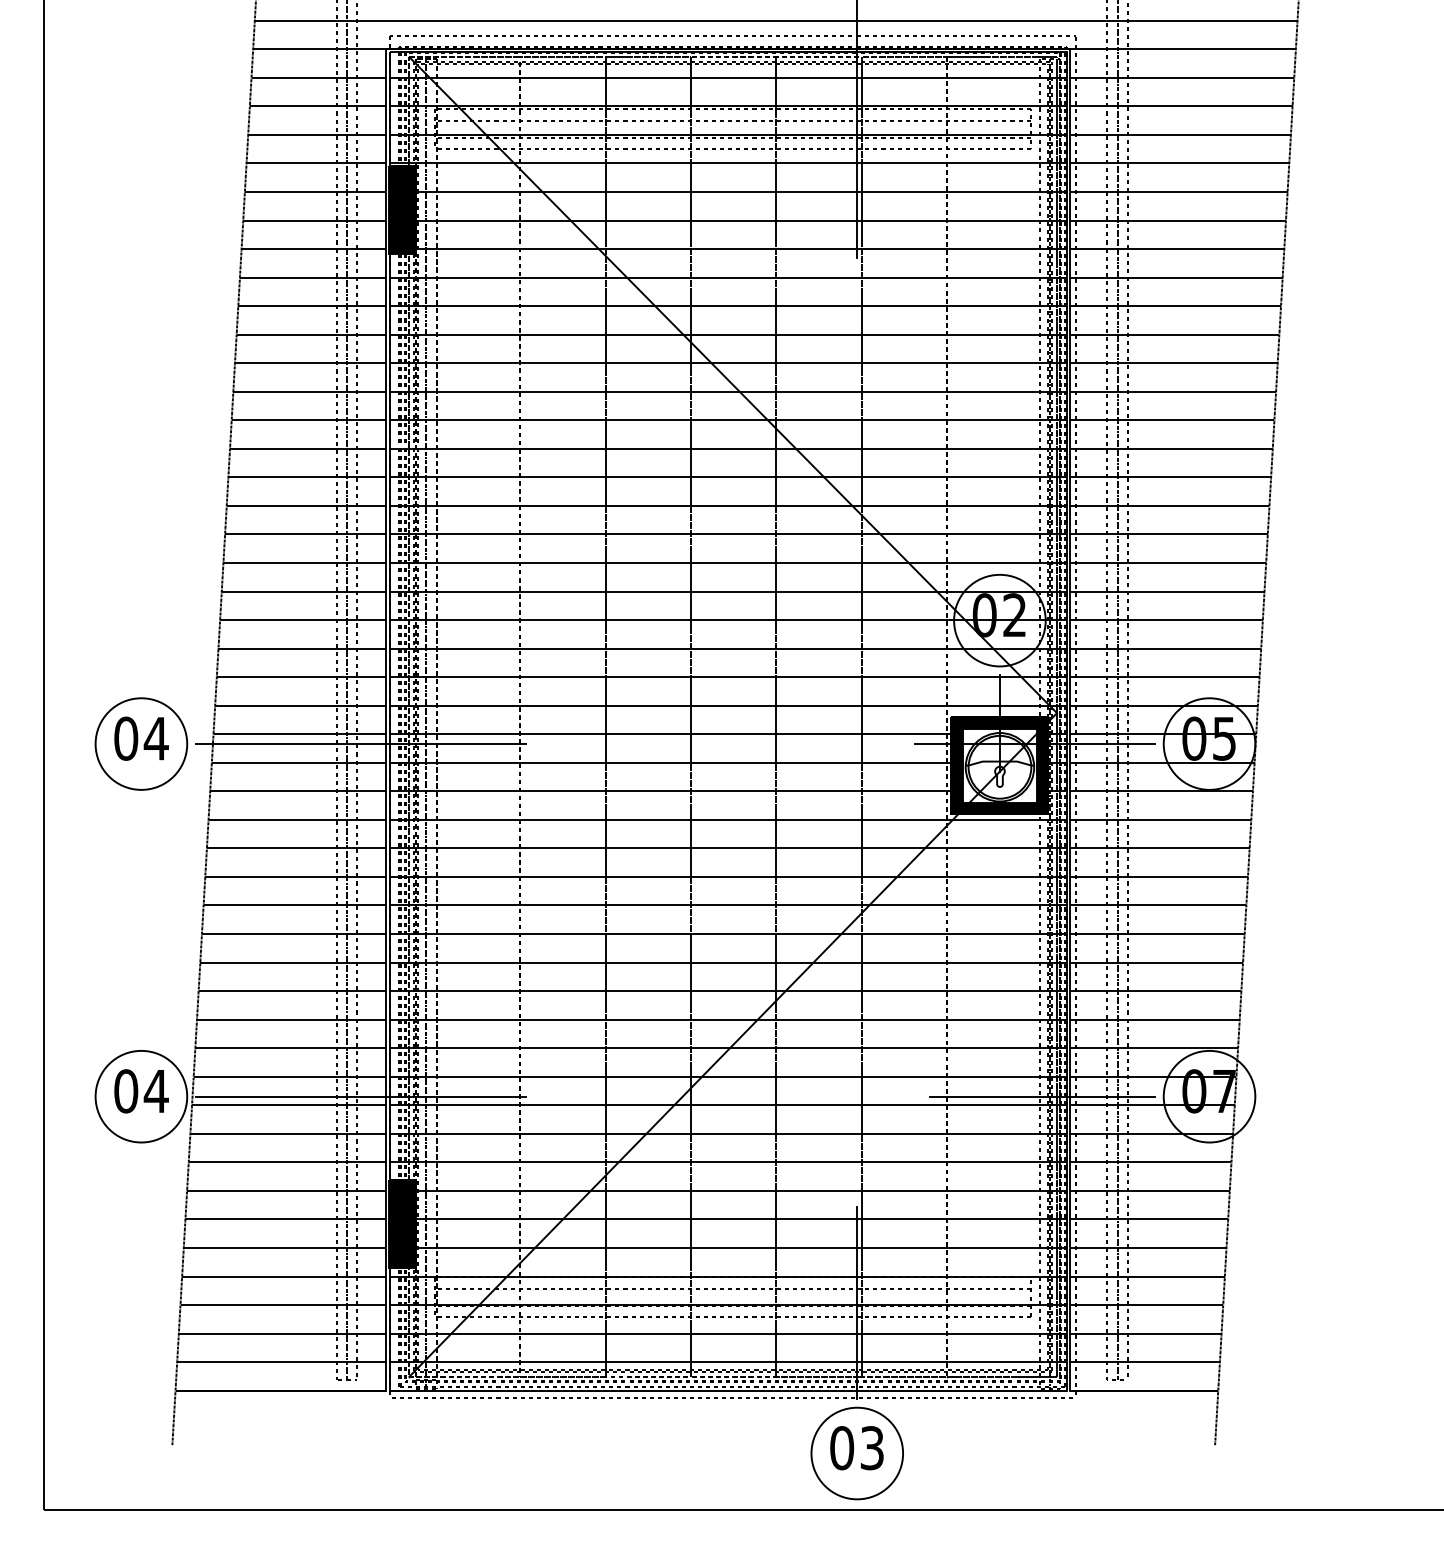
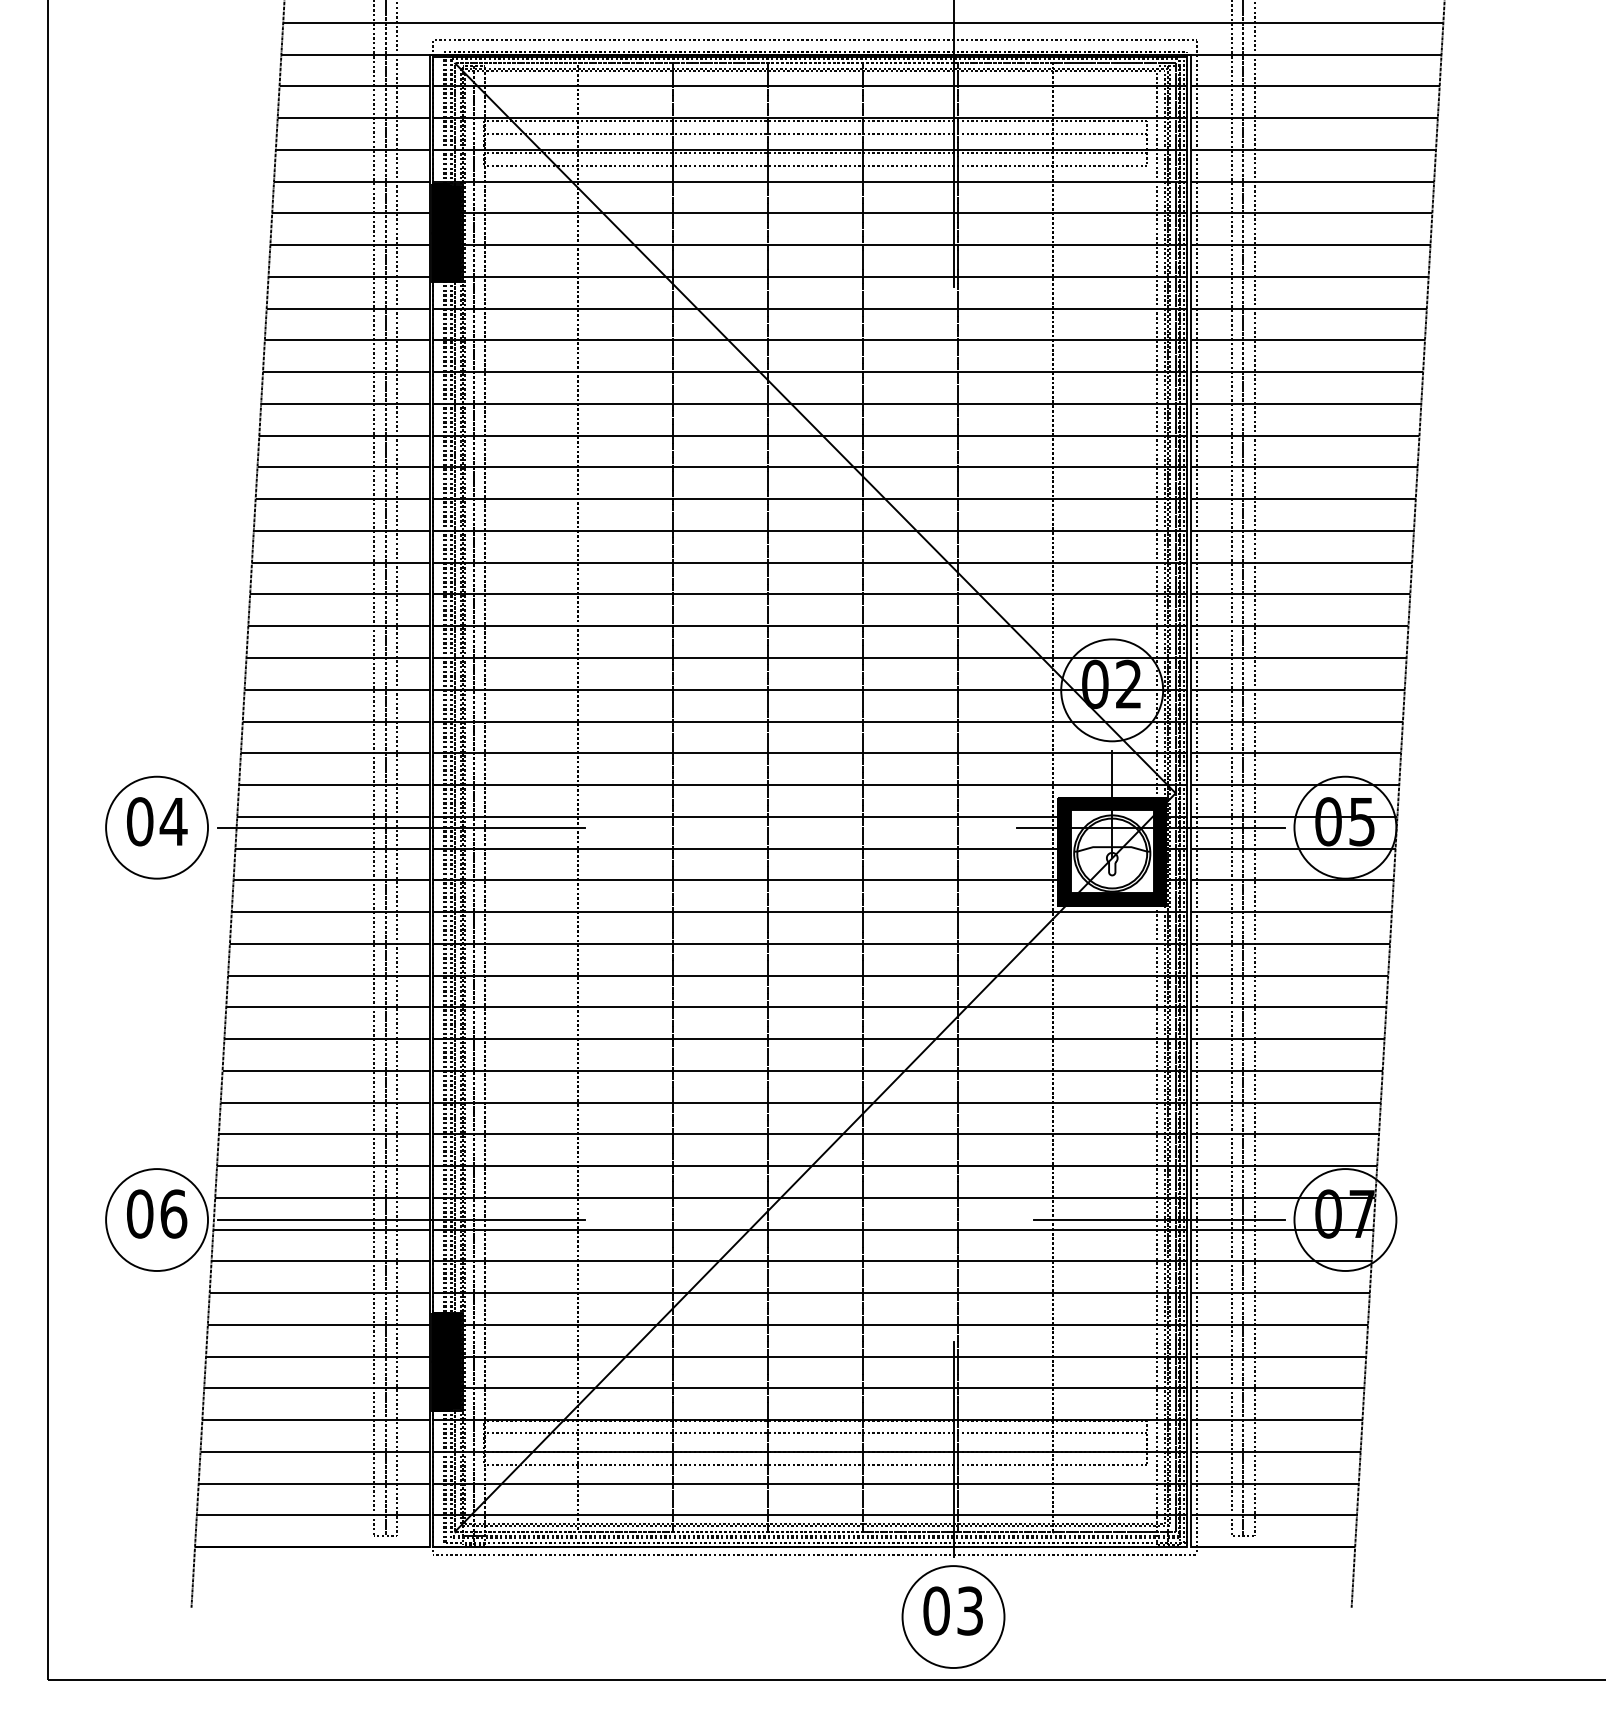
text: (156, 1090) -> (173, 1213), 04 -> 06

